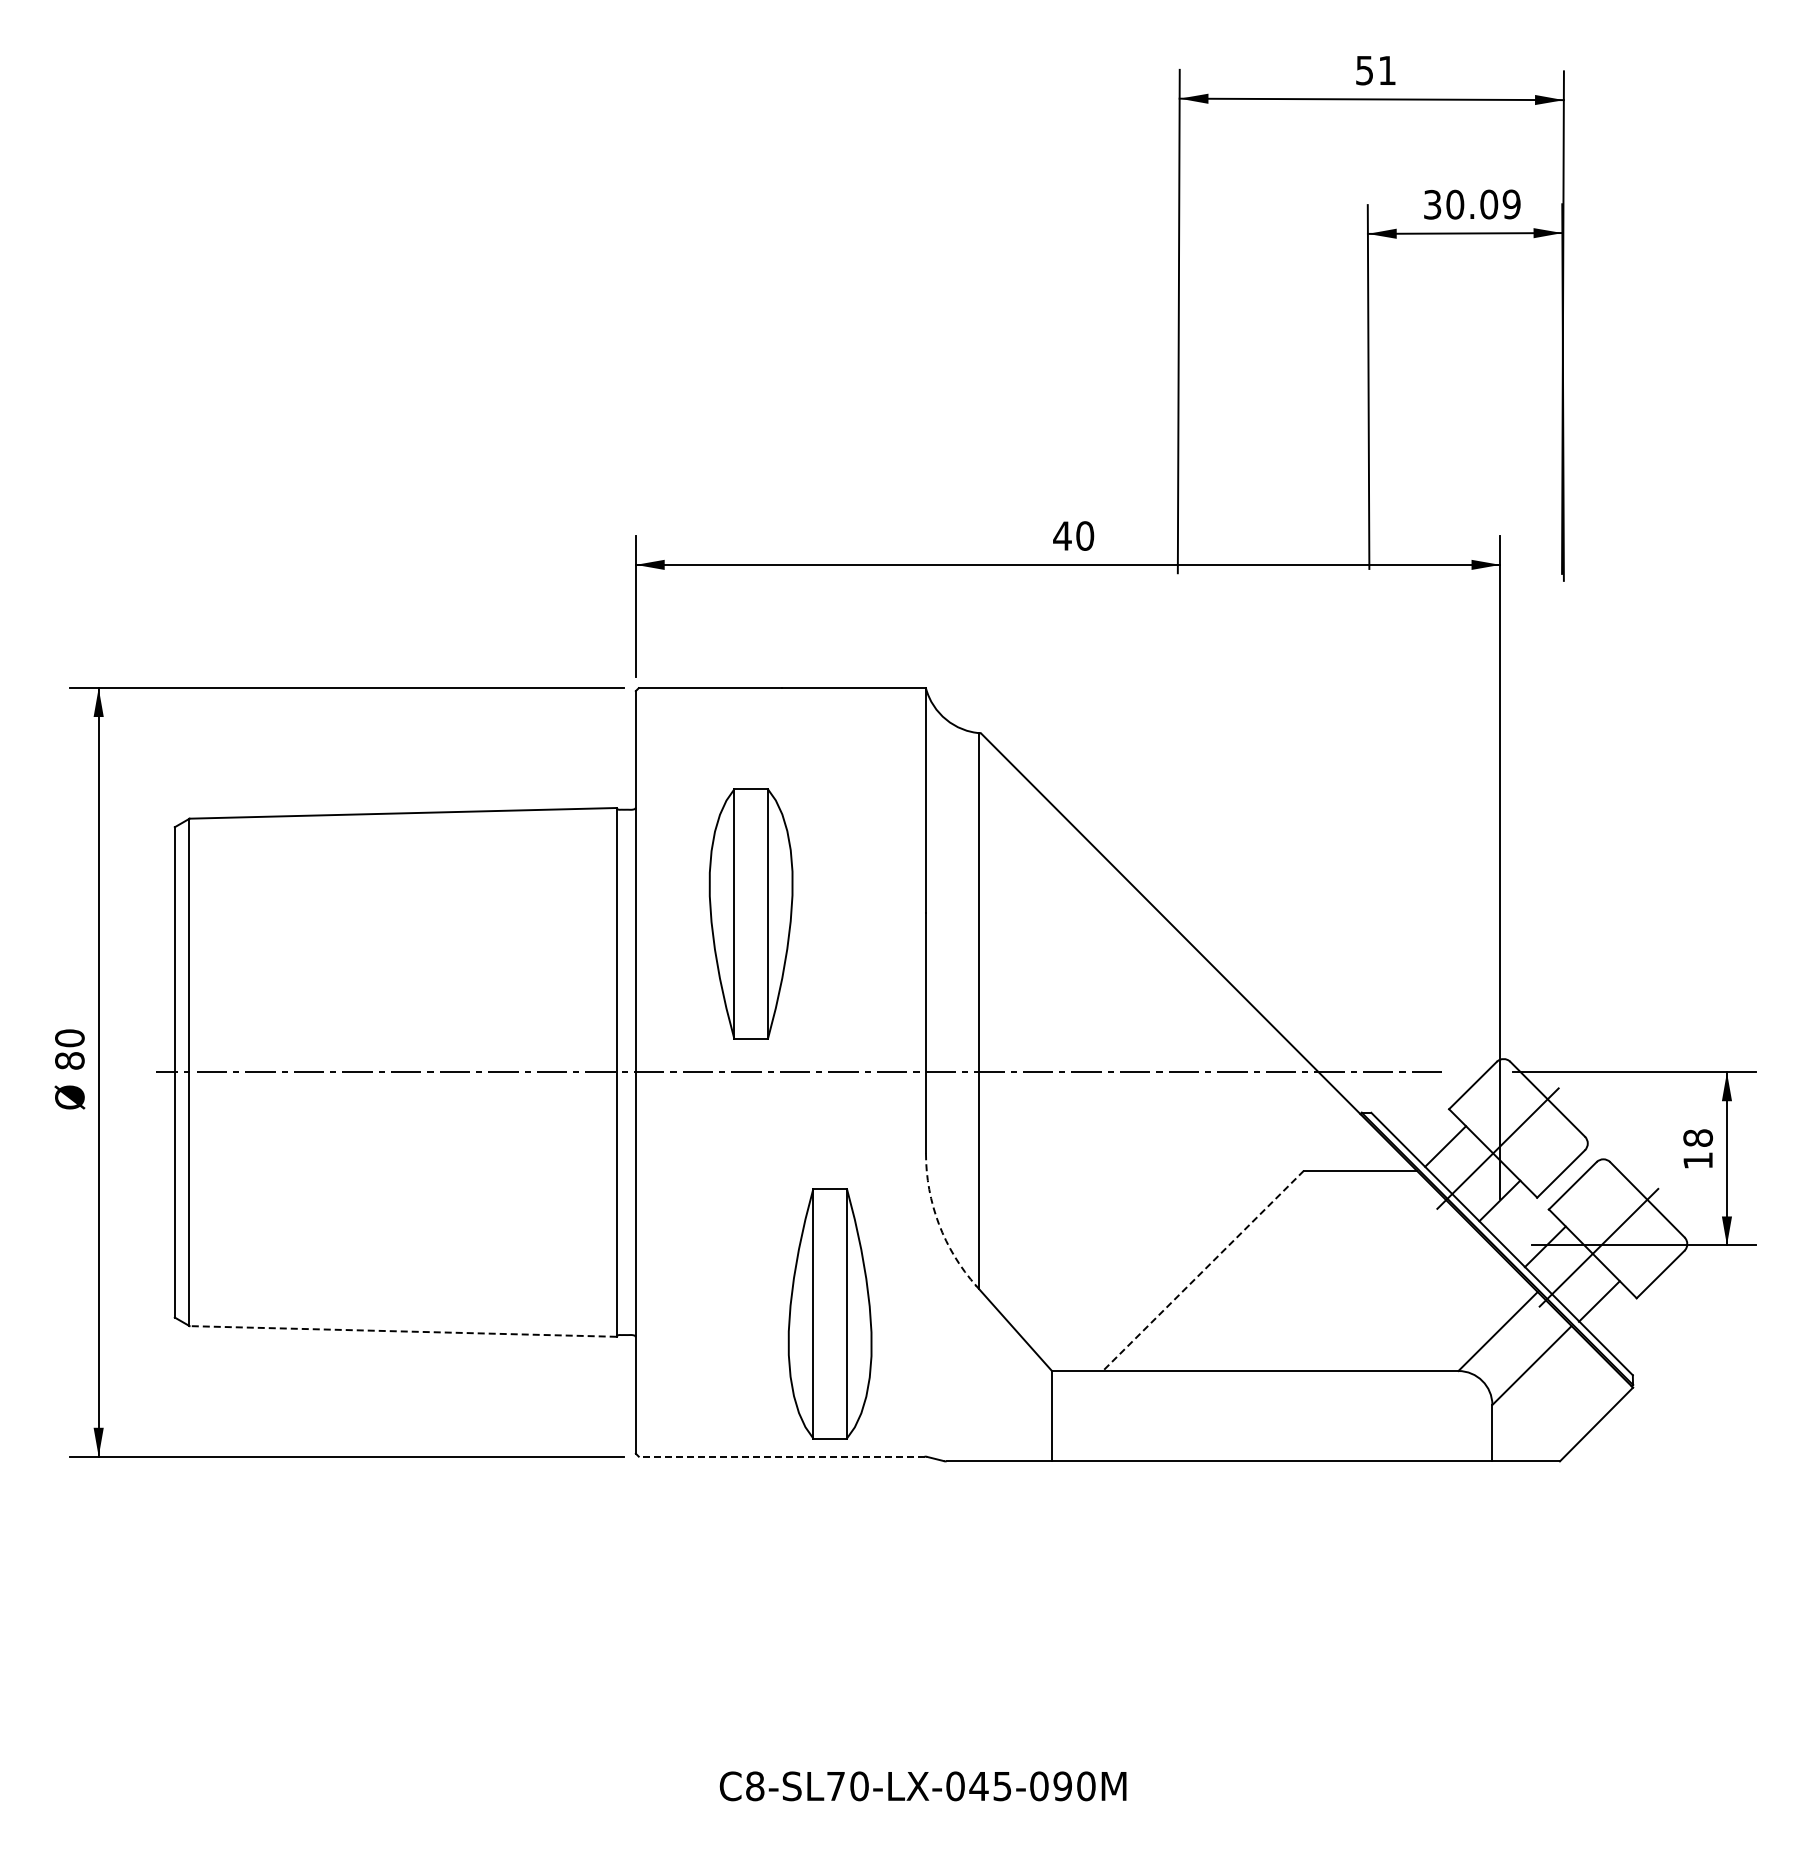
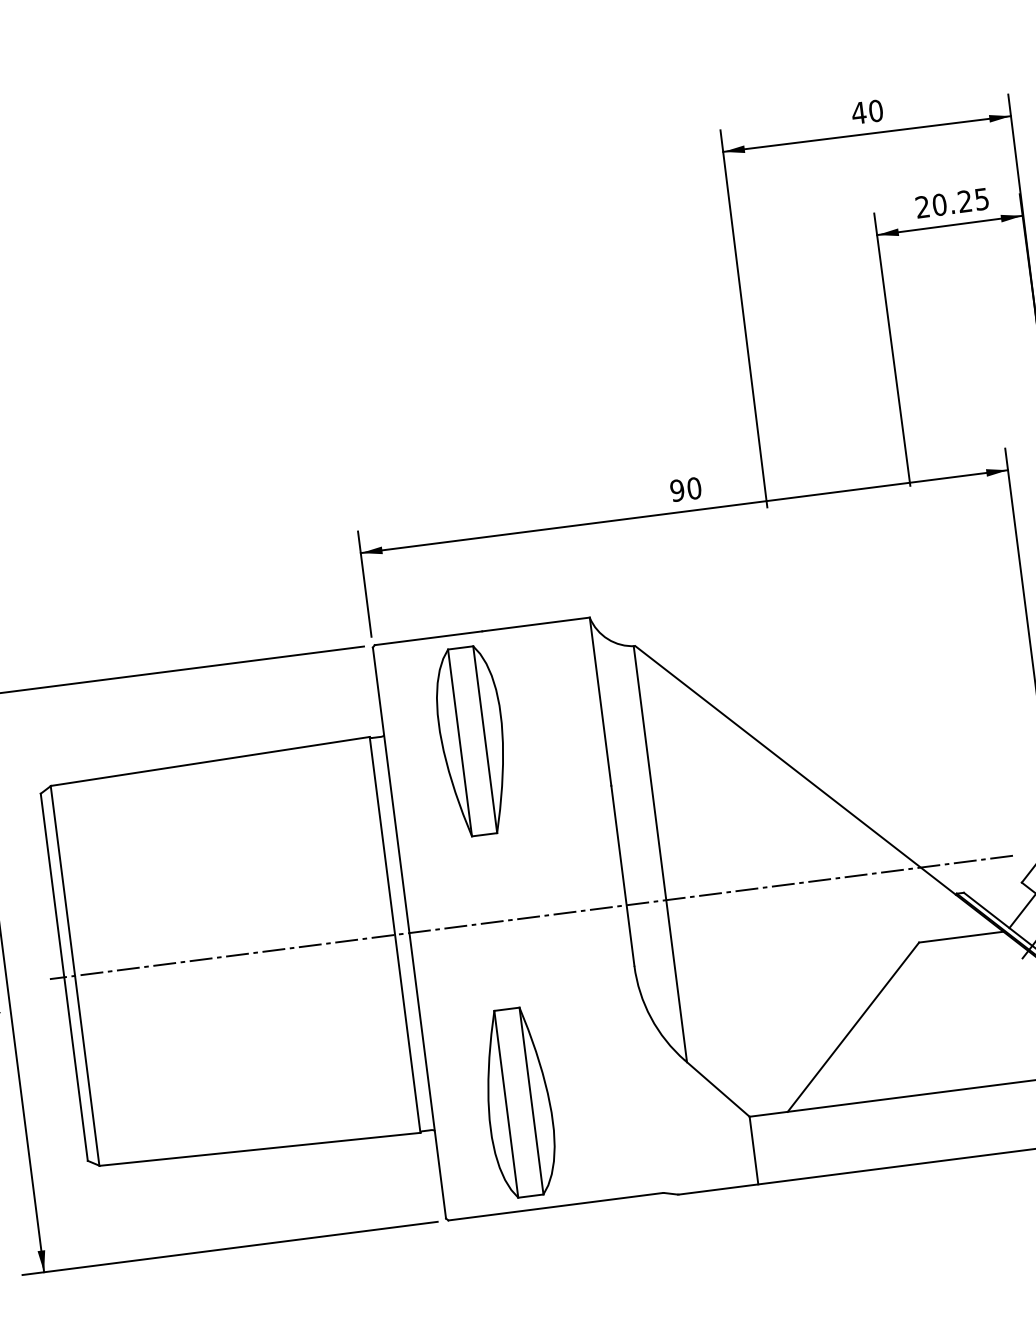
text: (1375, 70) -> (867, 112), 51 -> 40
text: (1472, 204) -> (952, 203), 30.09 -> 20.25
text: (1062, 535) -> (677, 490), 40 -> 90
part: (750, 913) -> (472, 740), moved
arc: (939, 1224) -> (651, 1017), dashed -> solid
line: (1203, 1270) -> (853, 1026), dashed -> solid
part: (829, 1313) -> (518, 1102), moved
line: (403, 1331) -> (260, 1149), dashed -> solid
line: (781, 1456) -> (555, 1206), dashed -> solid

